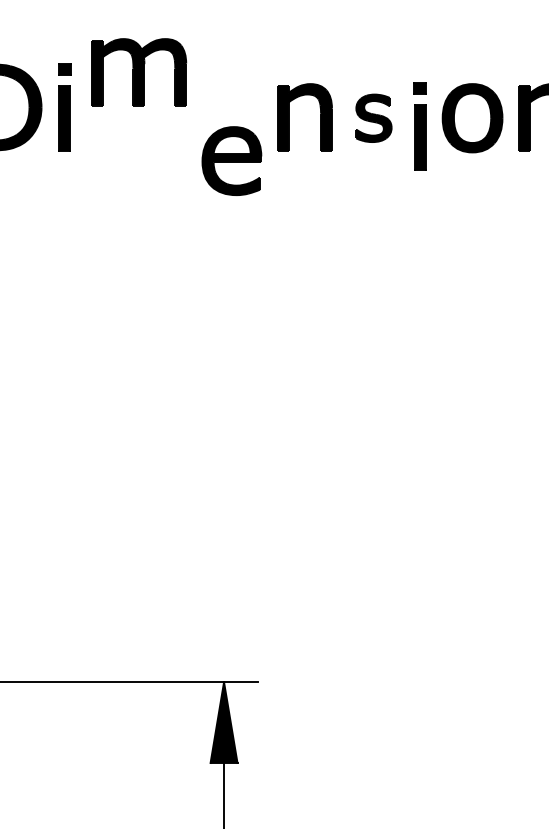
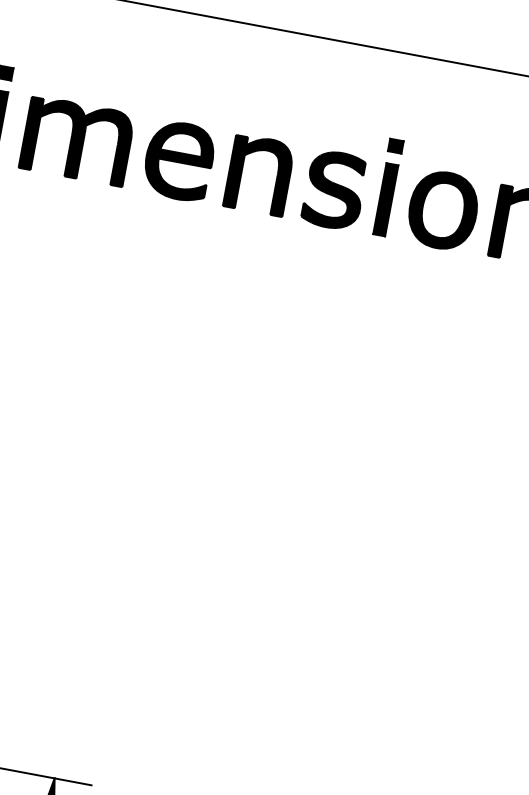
part: (139, 72) -> (77, 141), moved
part: (373, 118) -> (334, 190), size x1.43
part: (419, 126) -> (387, 187), moved
part: (231, 160) -> (178, 160), moved

